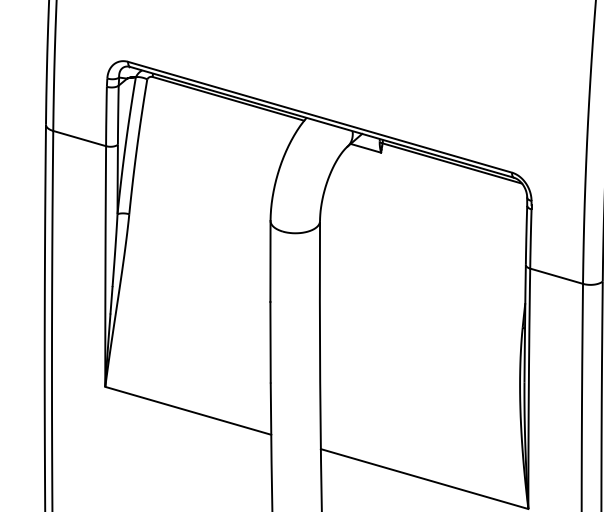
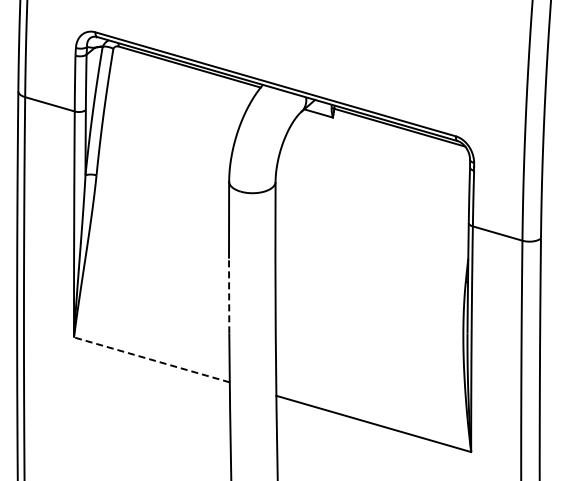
line: (270, 342) -> (229, 295), solid -> dashed
line: (187, 410) -> (151, 359), solid -> dashed

